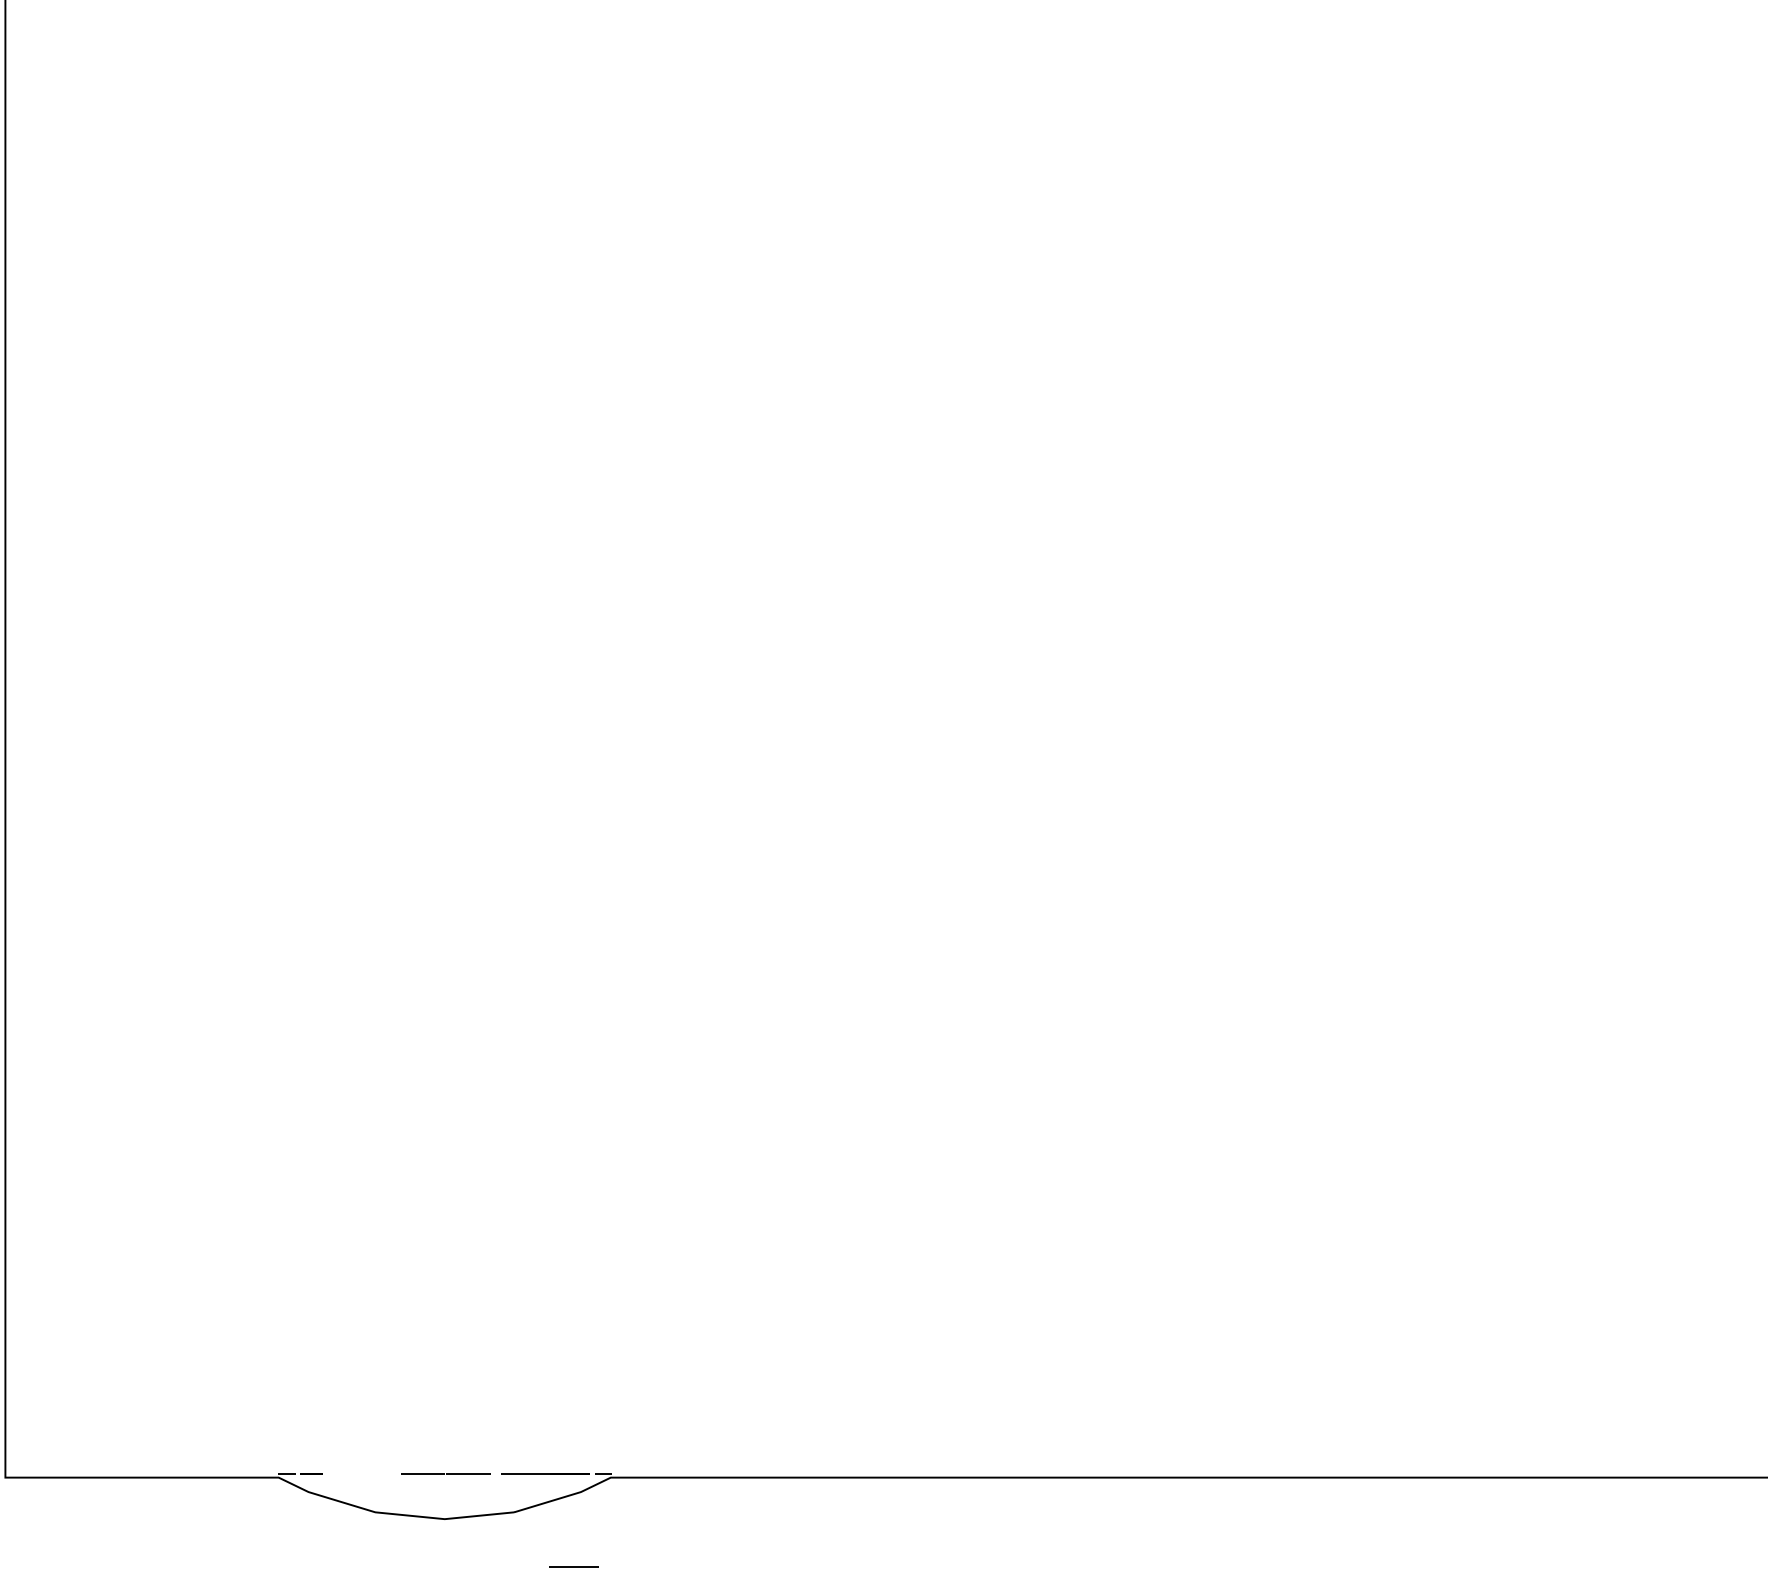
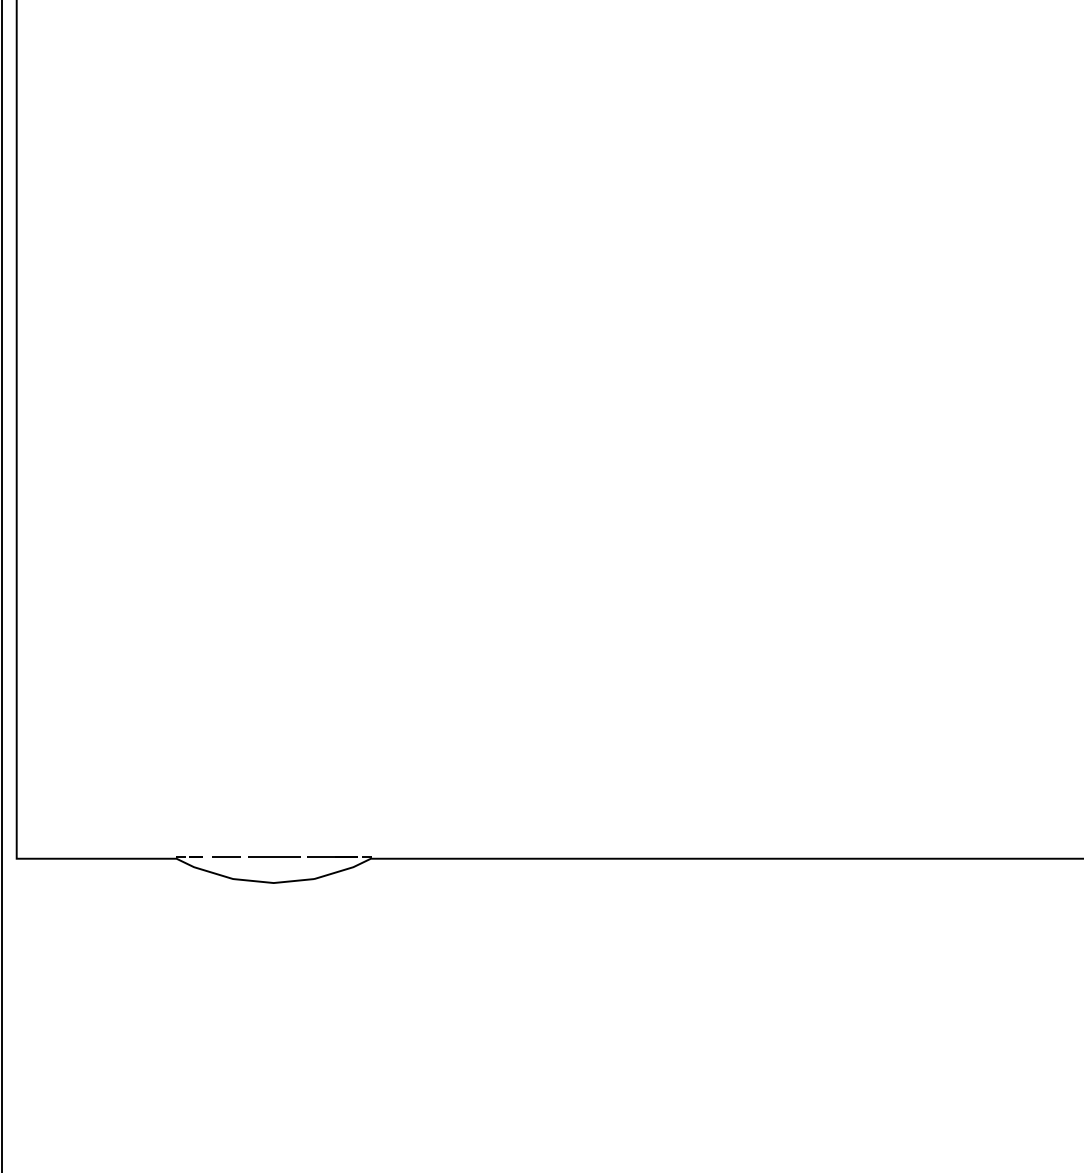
line: (574, 1566) -> (226, 856), moved

